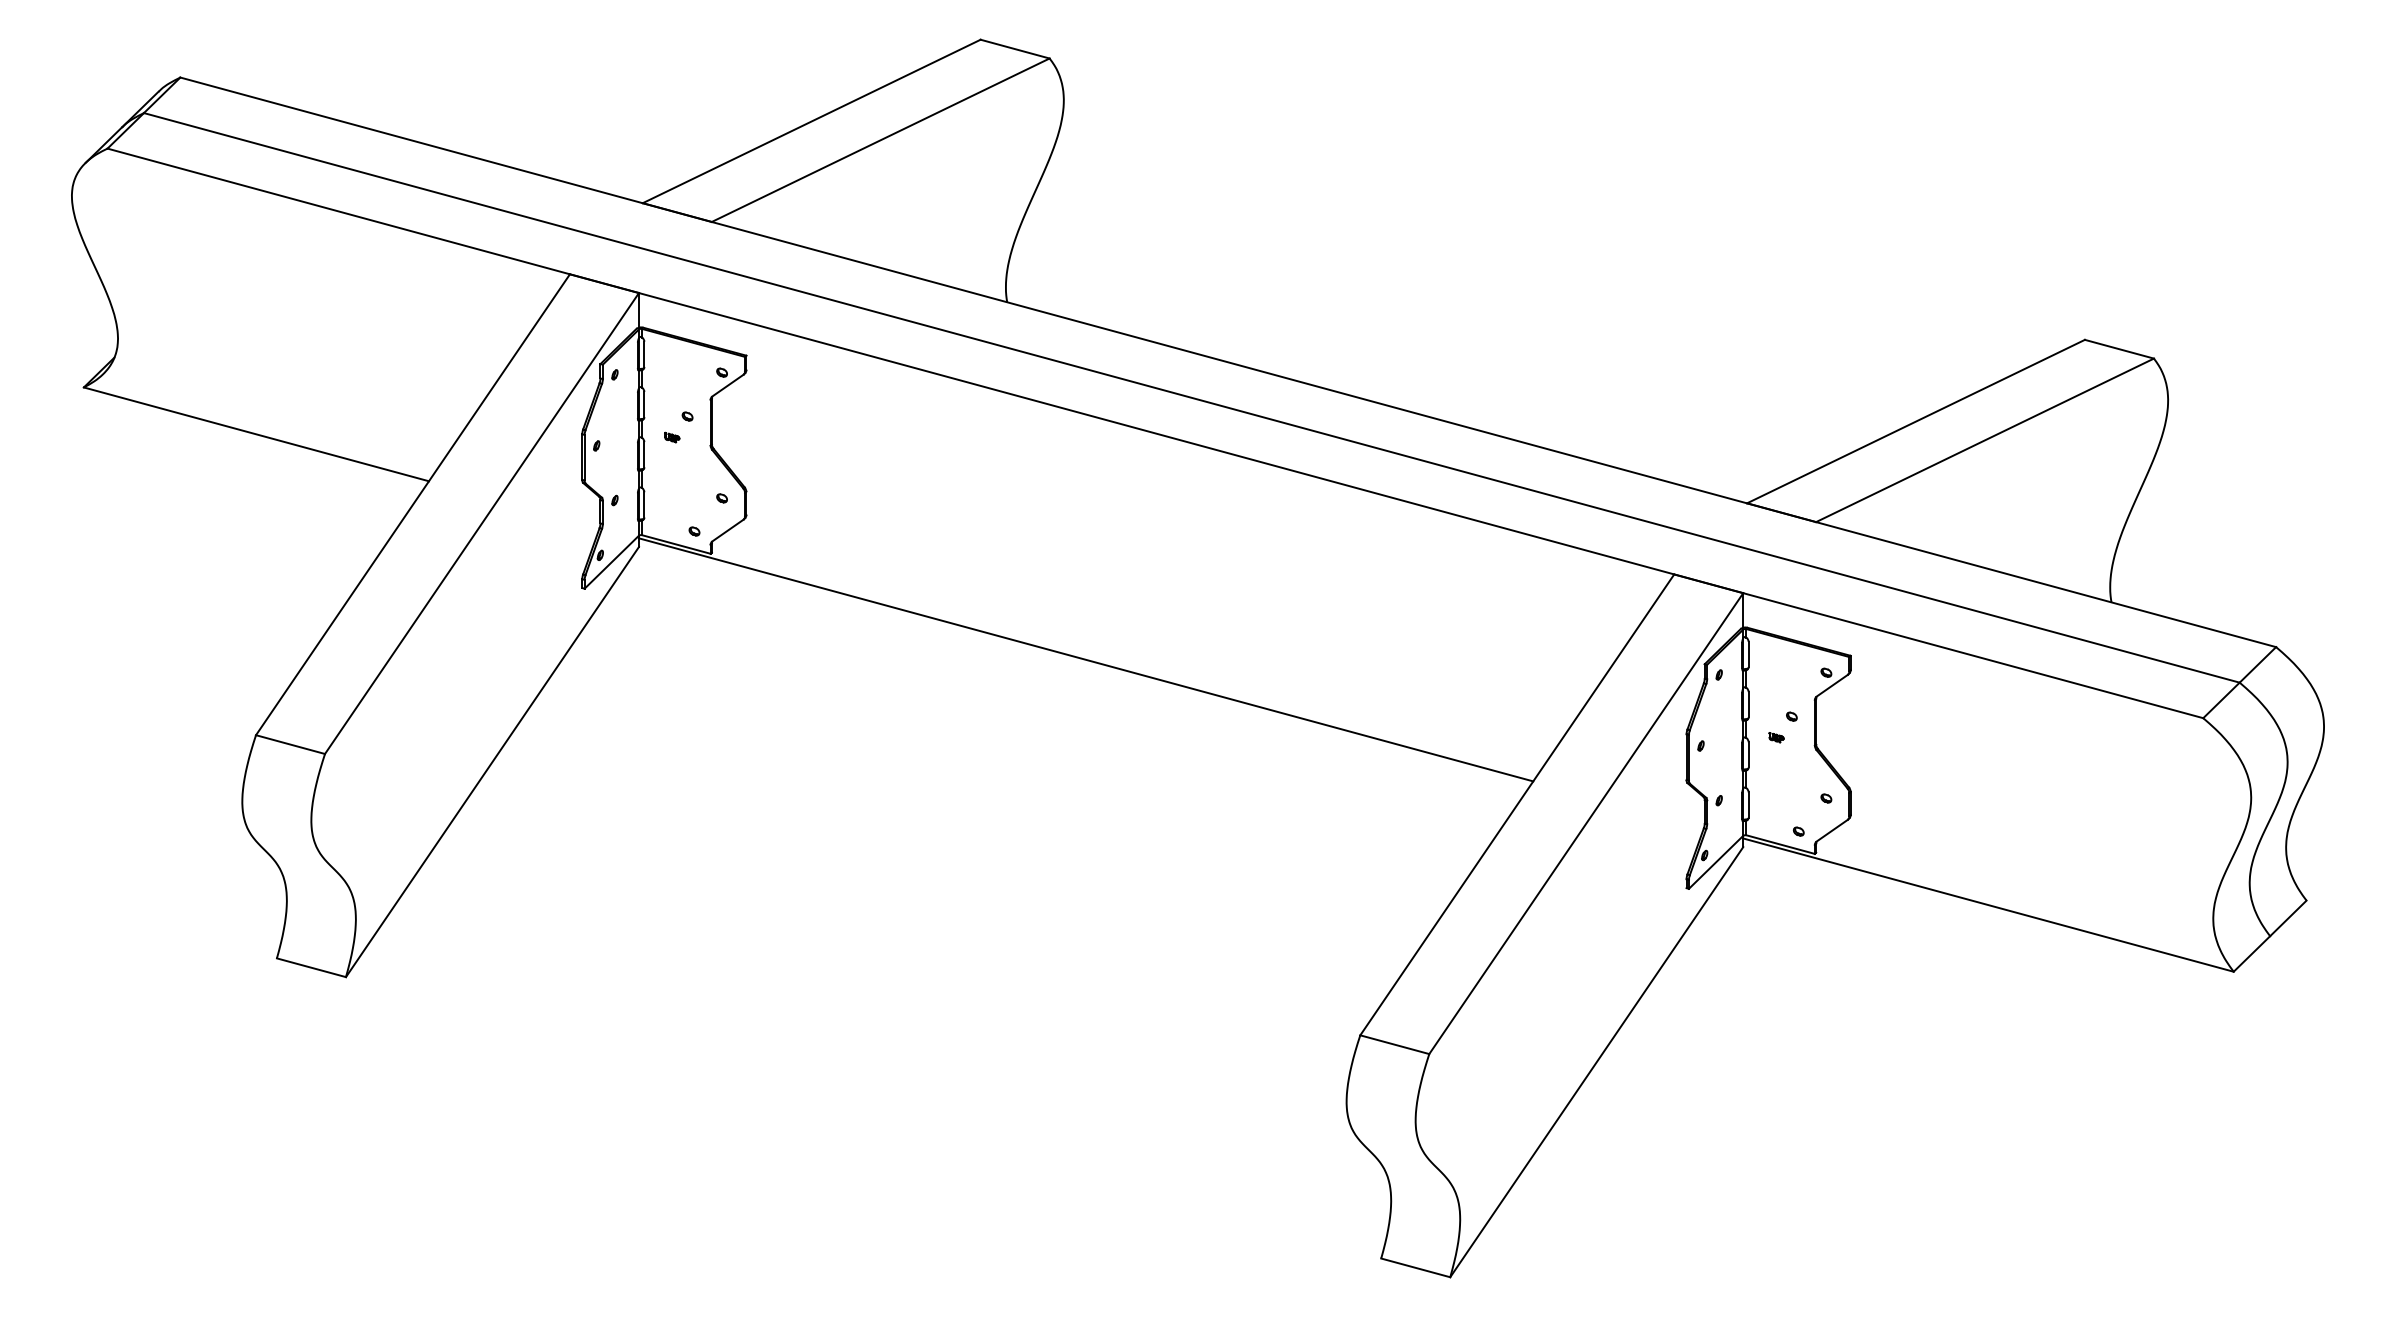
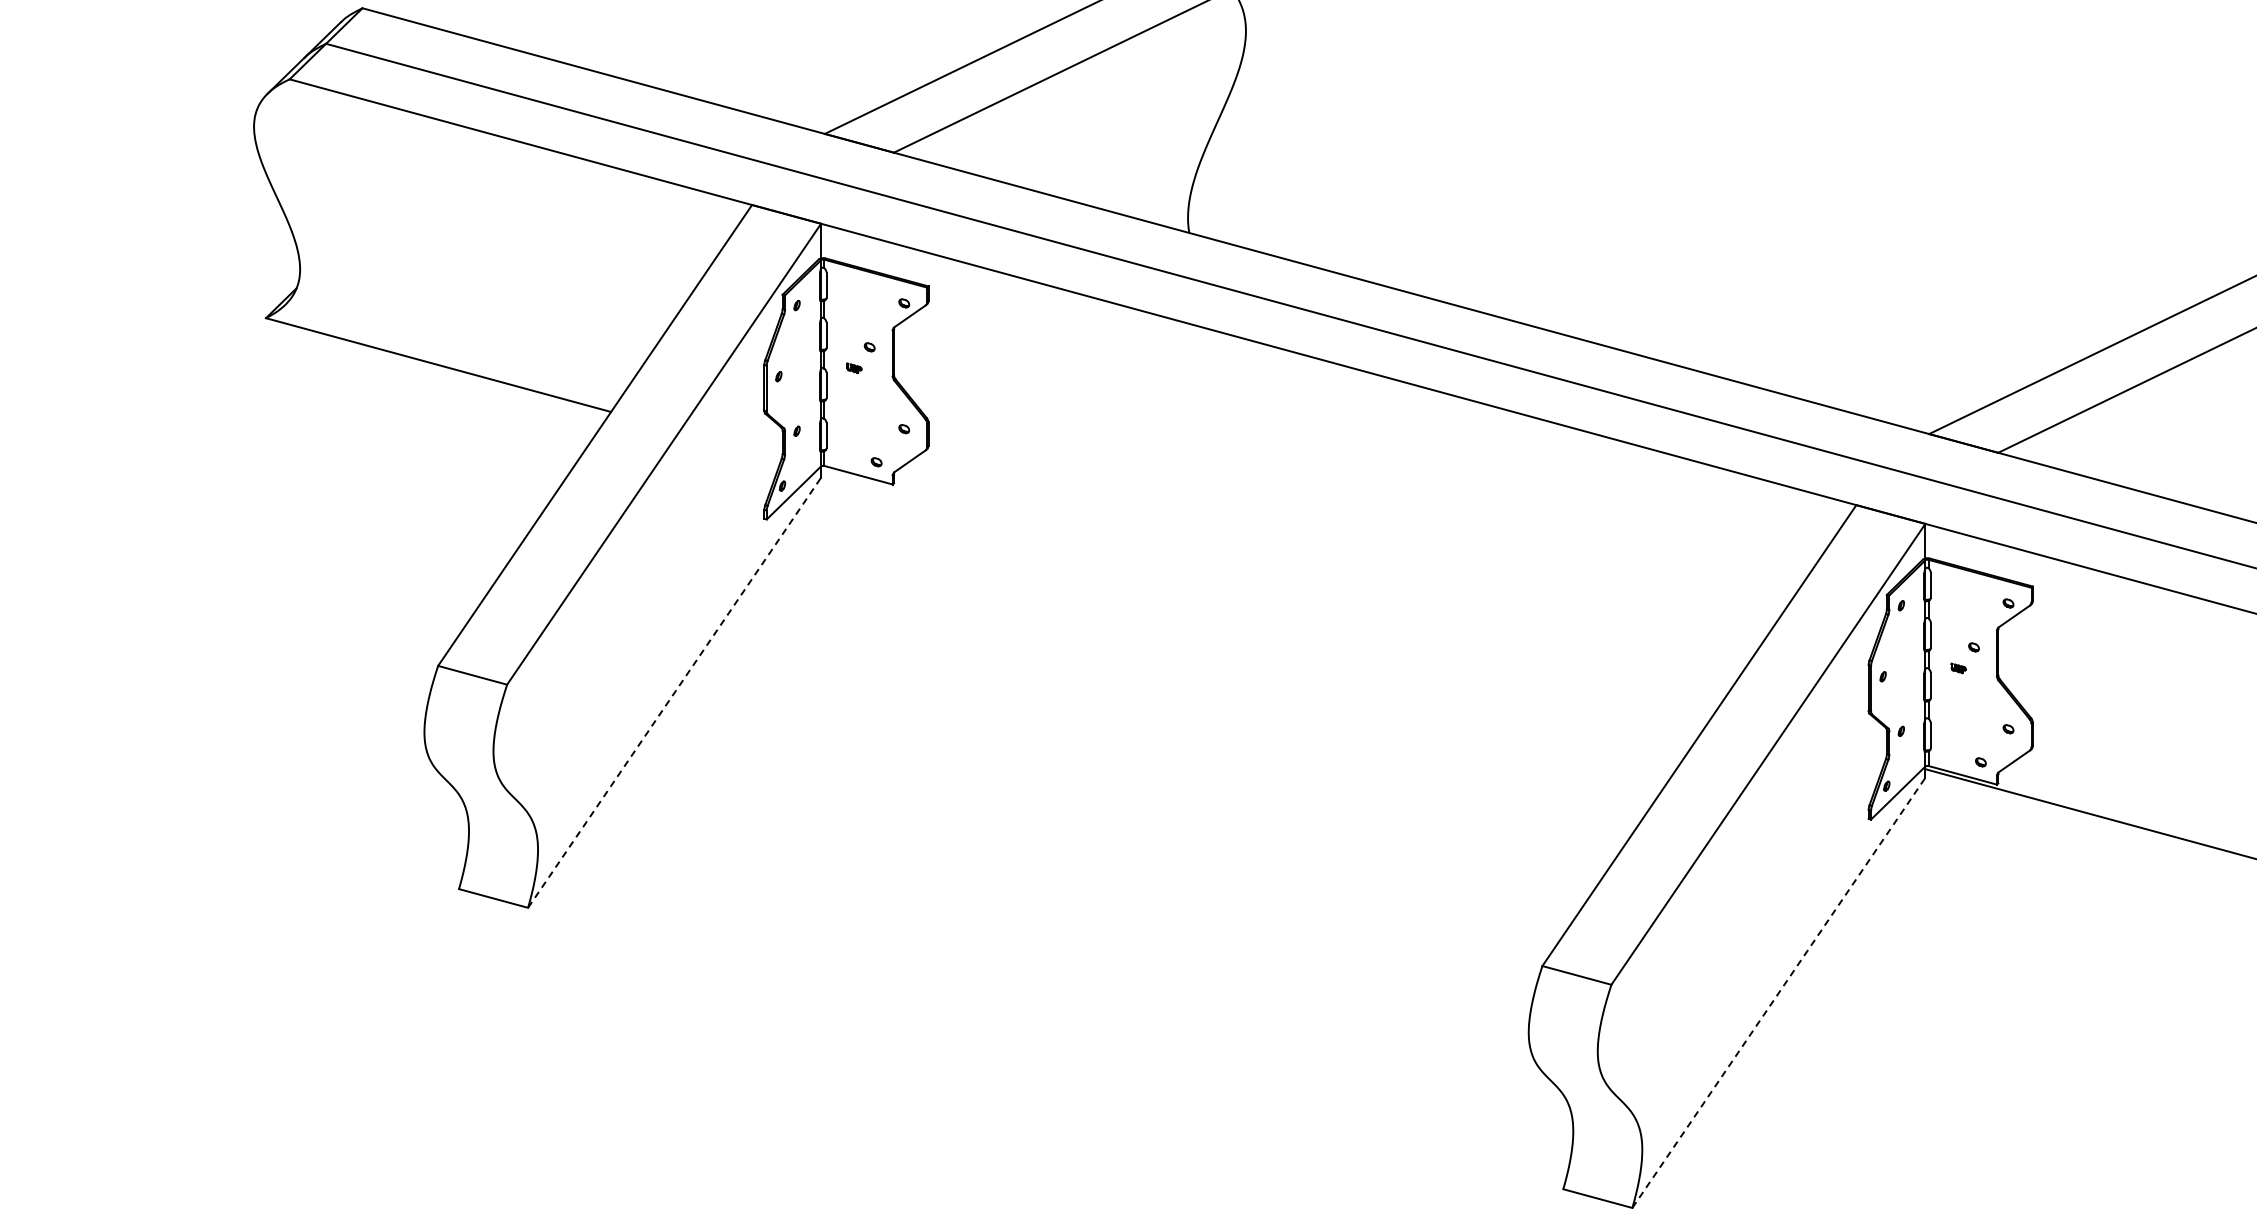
line: (1085, 659) -> (1267, 590), removed
line: (492, 761) -> (674, 692), solid -> dashed
line: (1597, 1061) -> (1779, 992), solid -> dashed

